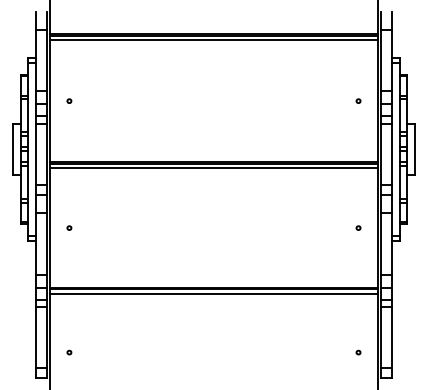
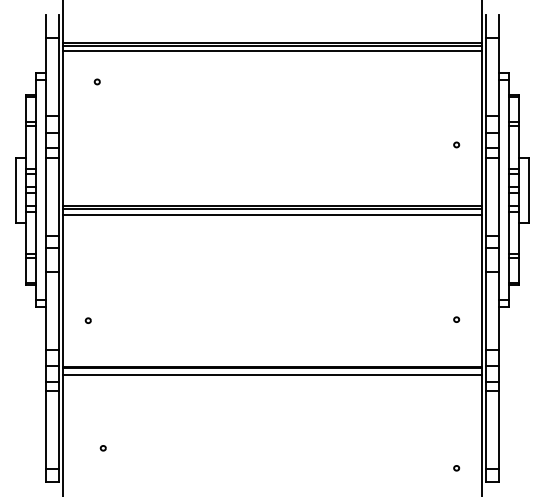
part: (68, 100) -> (96, 81), moved
part: (358, 100) -> (456, 144), moved
part: (68, 227) -> (87, 320), moved
part: (358, 227) -> (456, 319), moved
part: (68, 352) -> (102, 448), moved
part: (358, 352) -> (456, 468), moved

